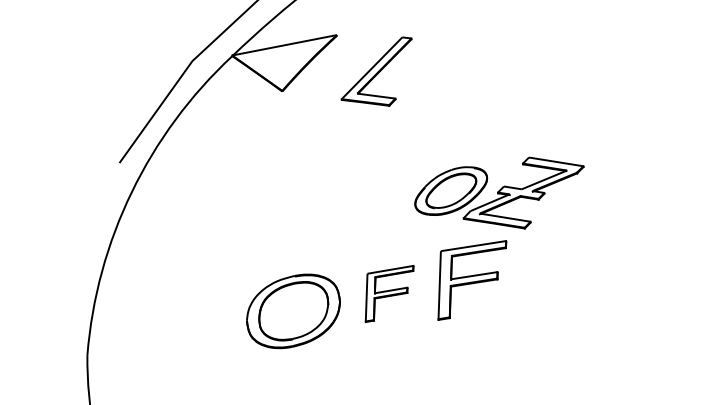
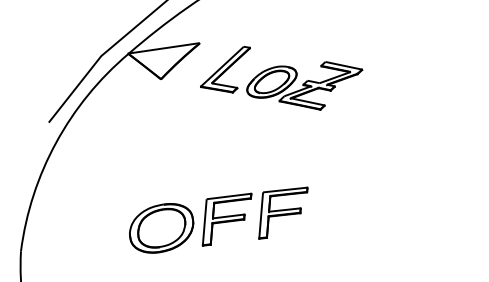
part: (499, 193) -> (304, 85), moved
part: (388, 293) -> (226, 219), size x1.43

